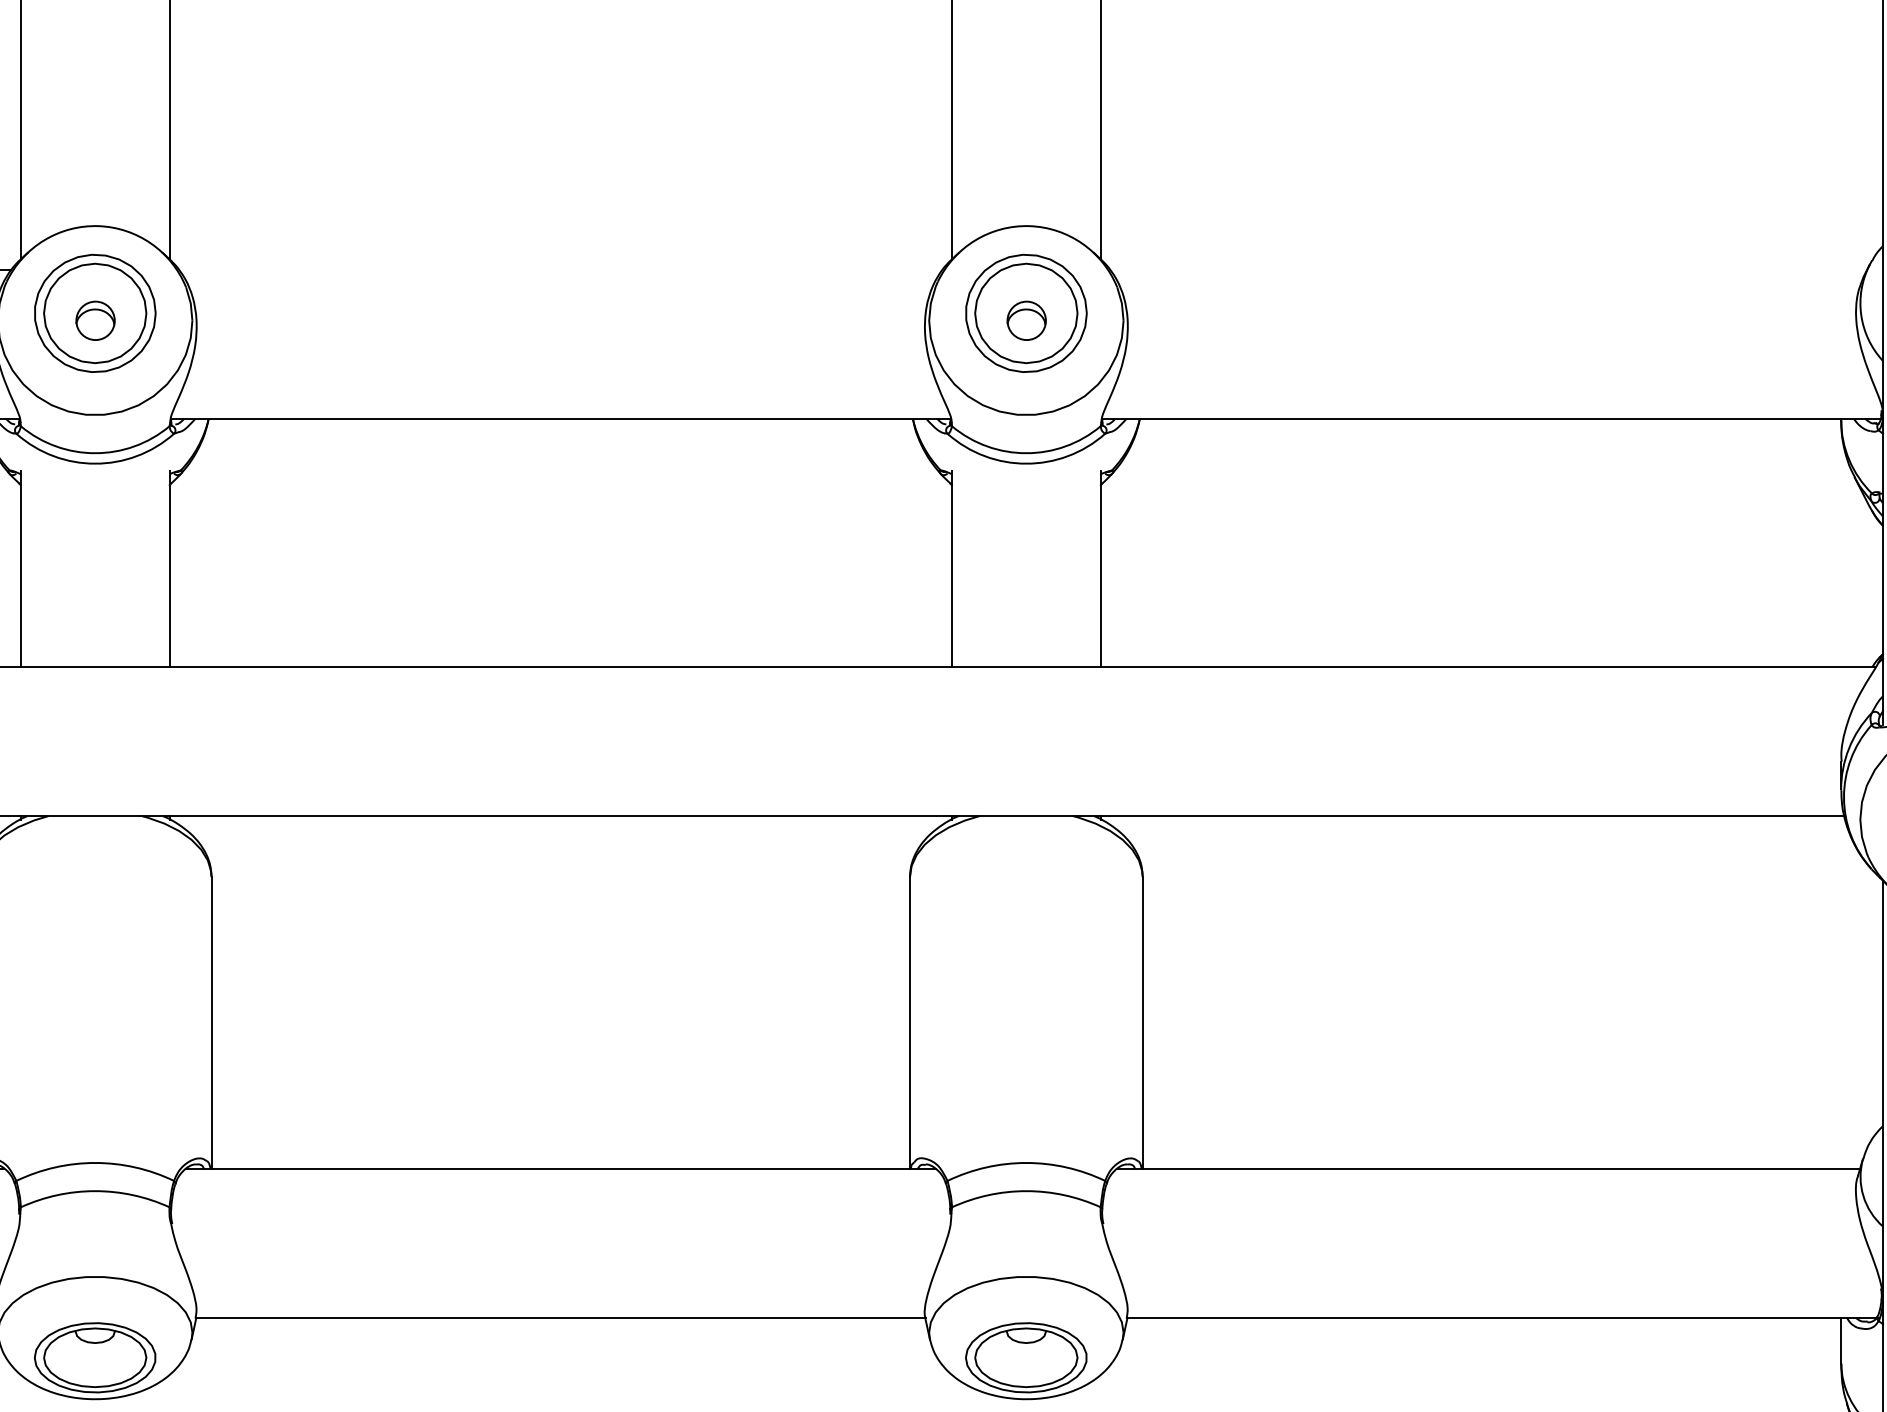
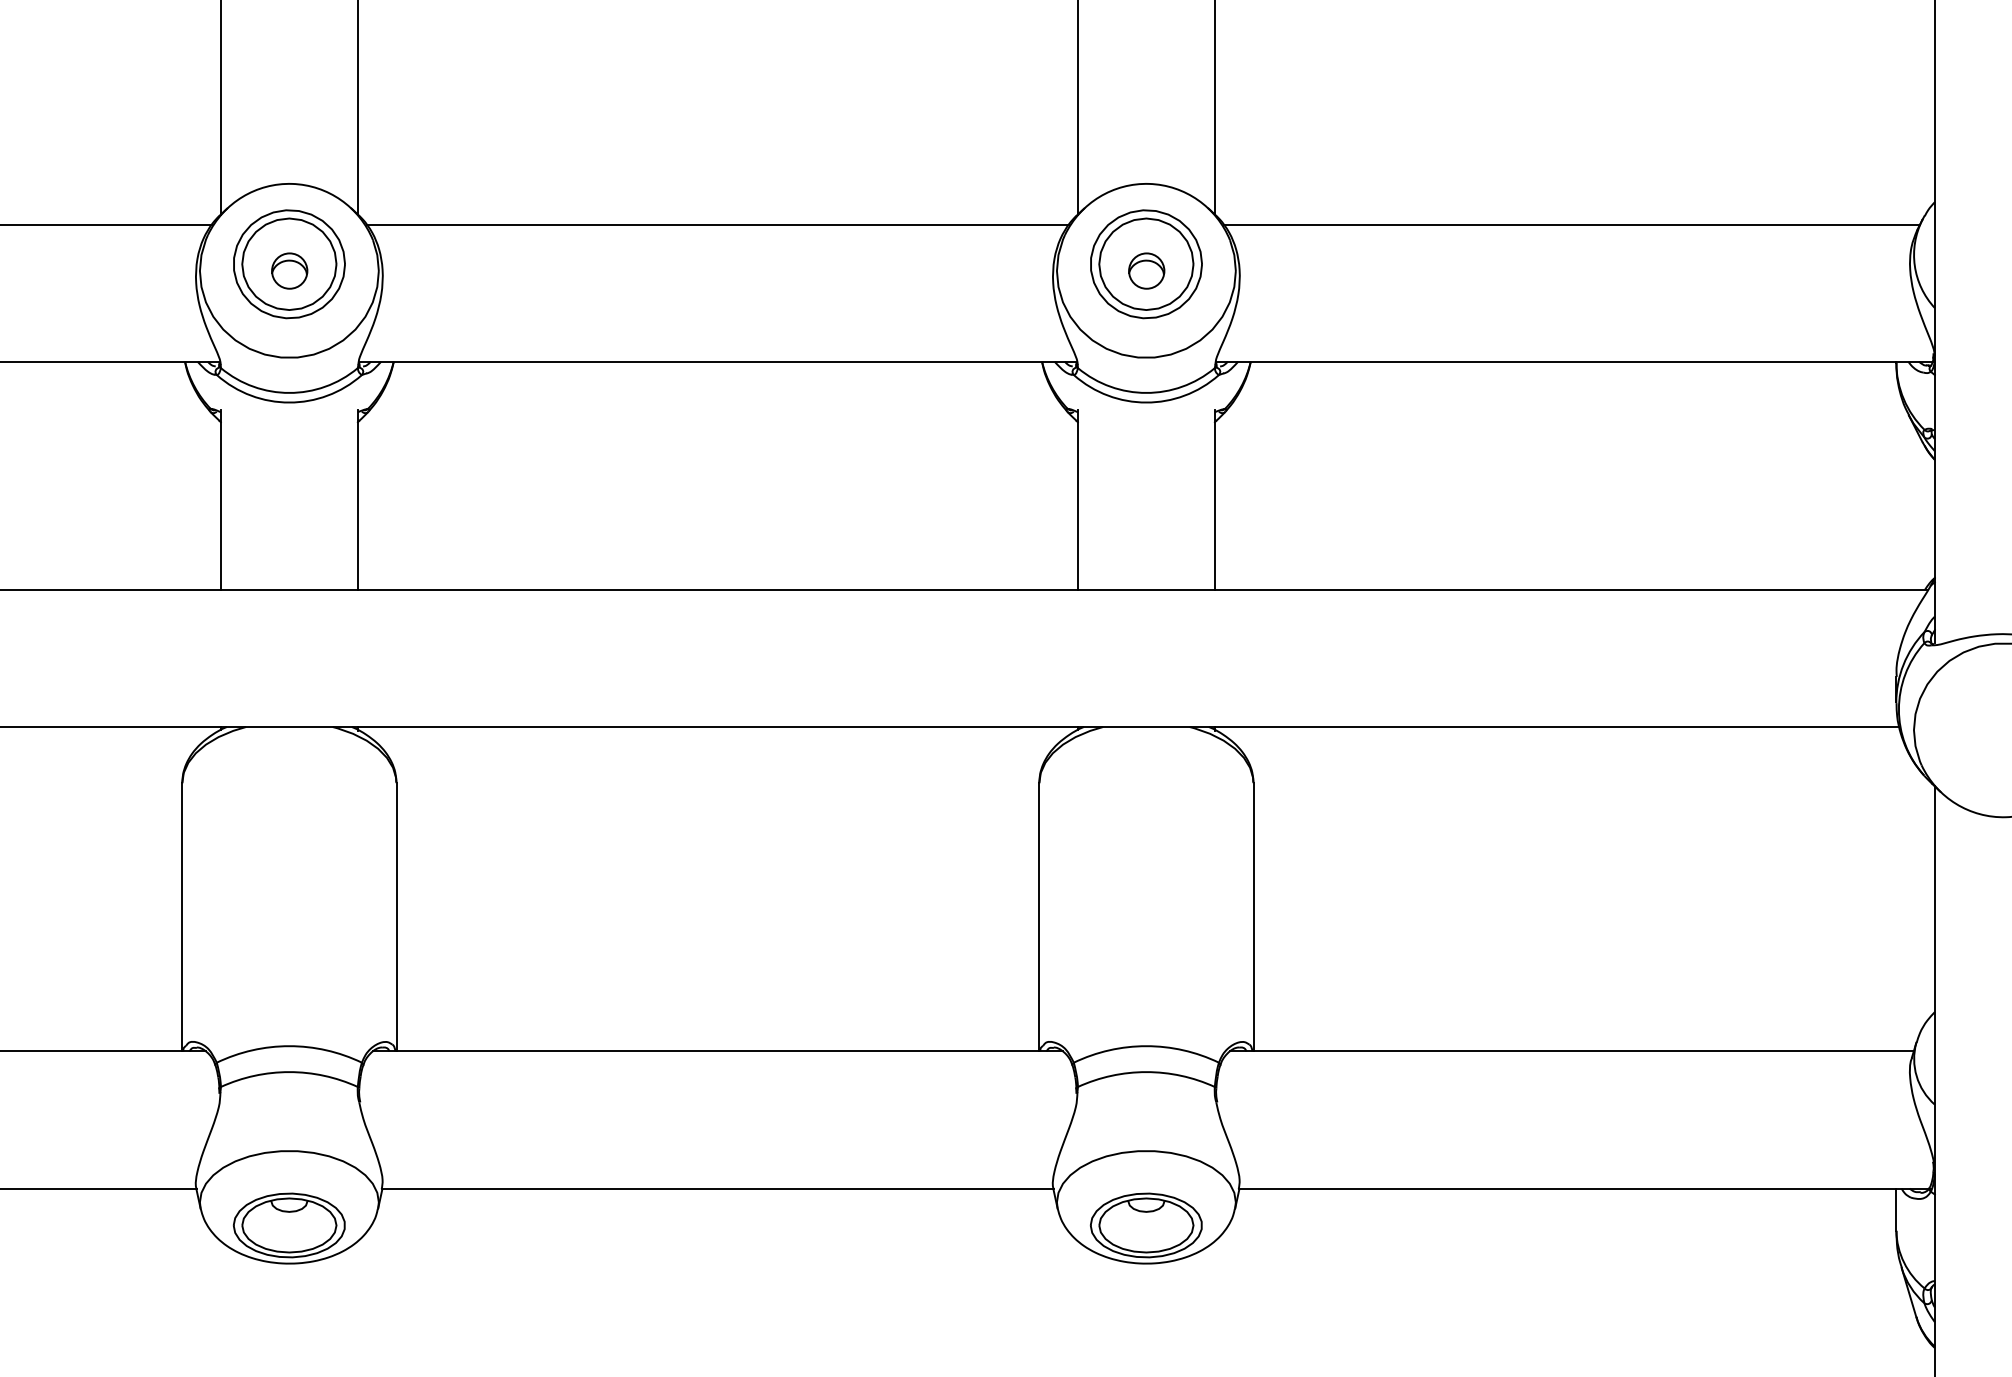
line: (560, 270) -> (717, 224), added
line: (1488, 270) -> (1571, 224), added

